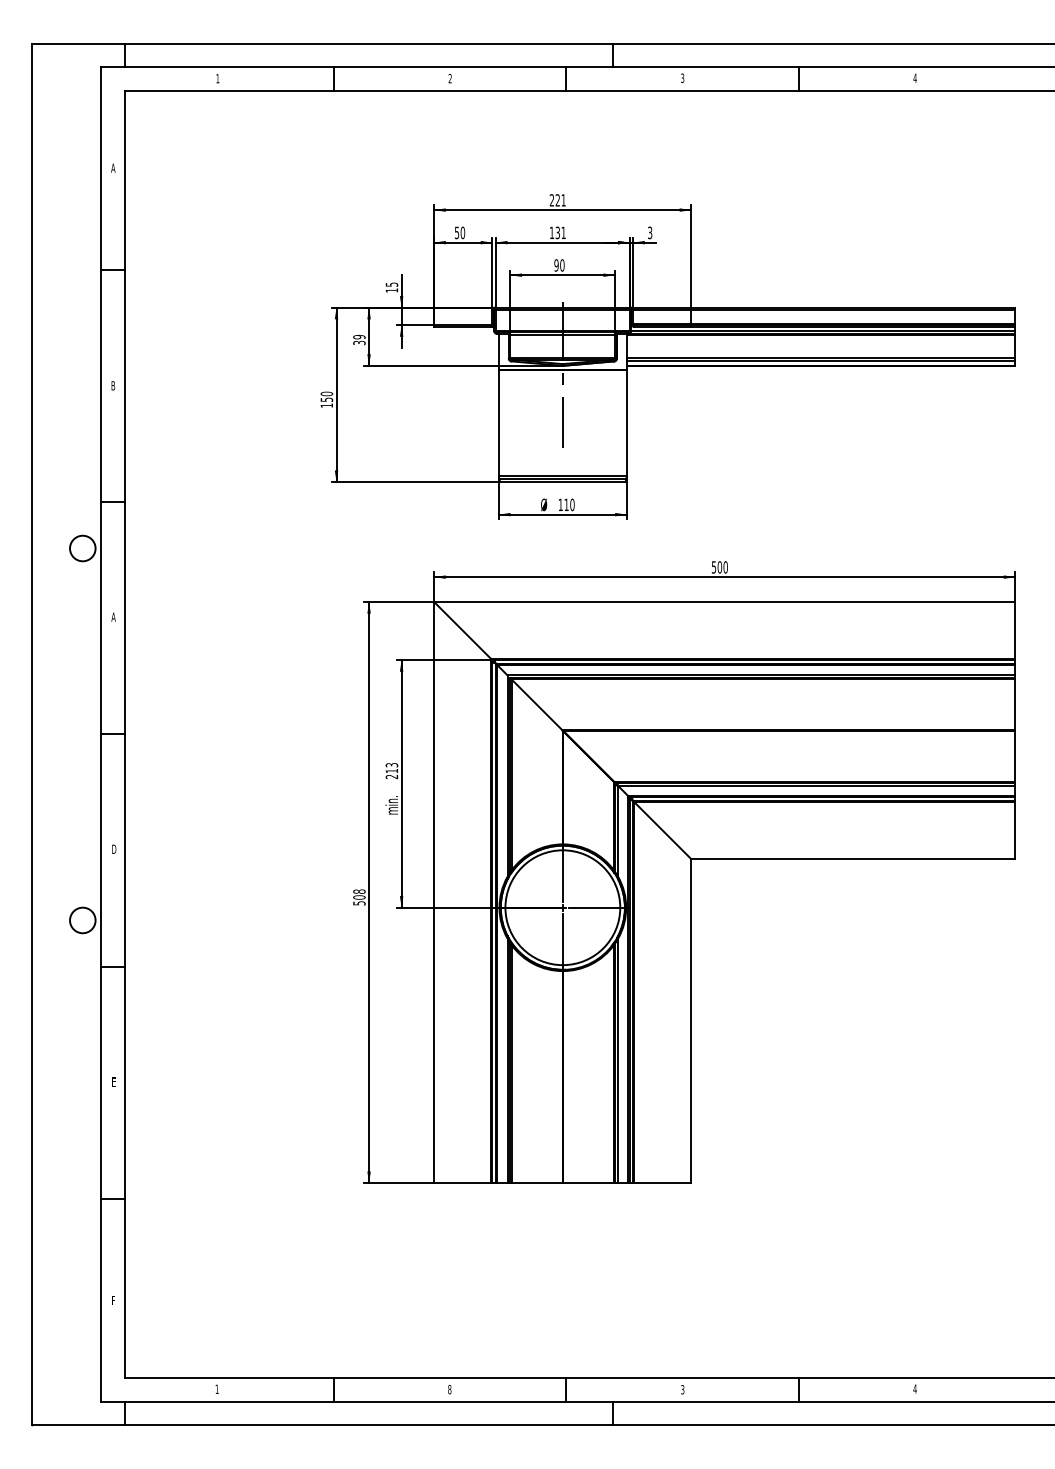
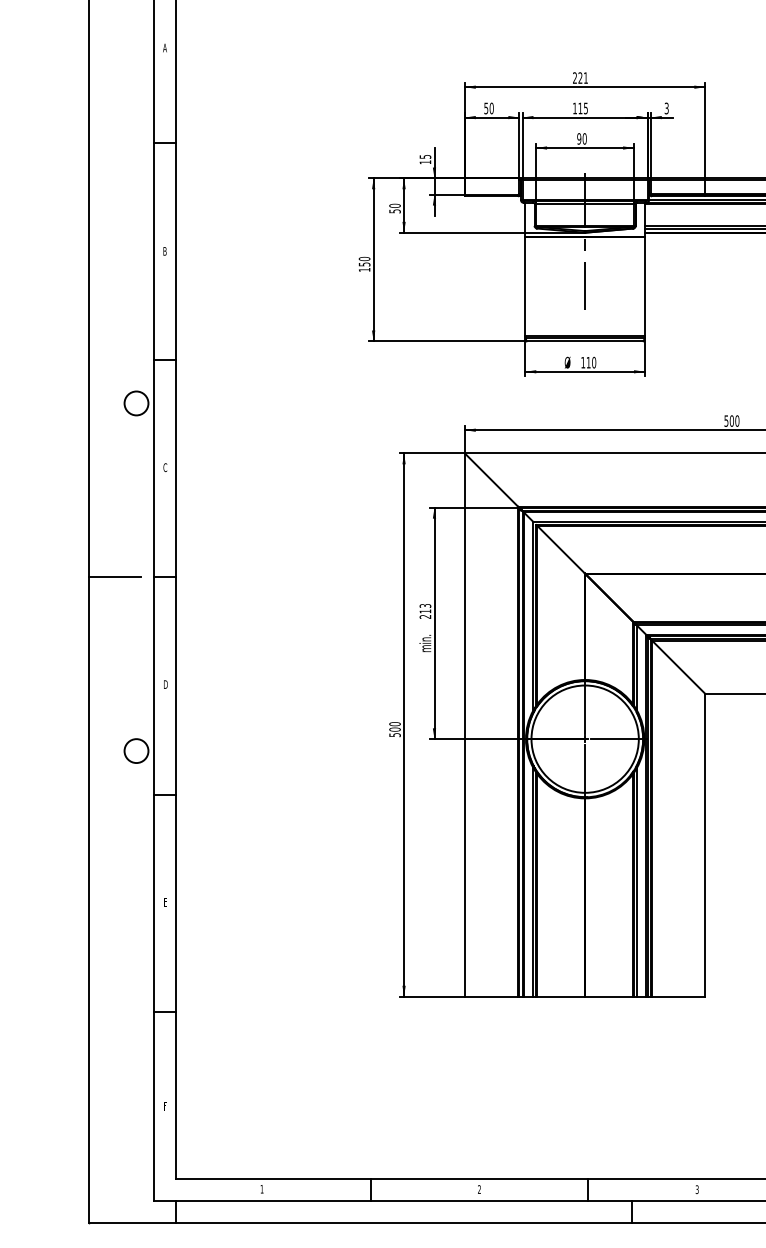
text: (560, 232) -> (582, 108), 131 -> 115
text: (359, 339) -> (395, 208), 39 -> 50
text: (113, 616) -> (165, 466), A -> C
line: (59, 734) -> (114, 577), added
text: (359, 891) -> (395, 724), 508 -> 500
text: (449, 1389) -> (479, 1189), 8 -> 2

